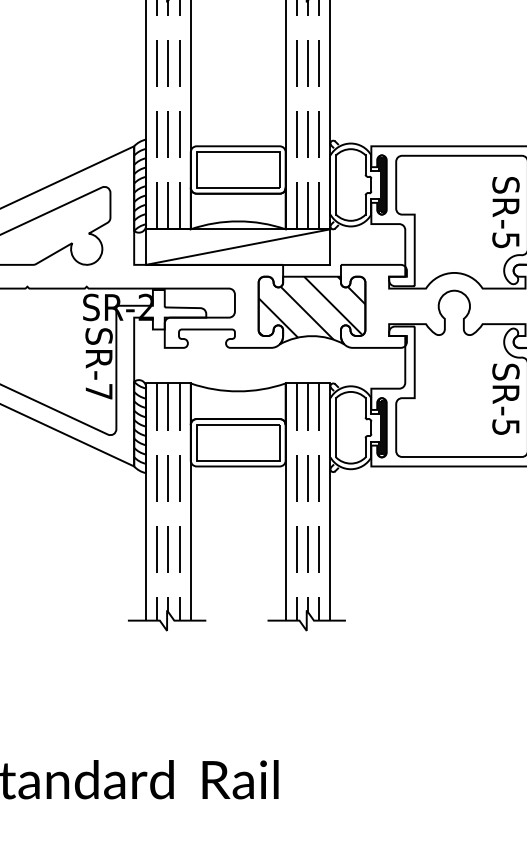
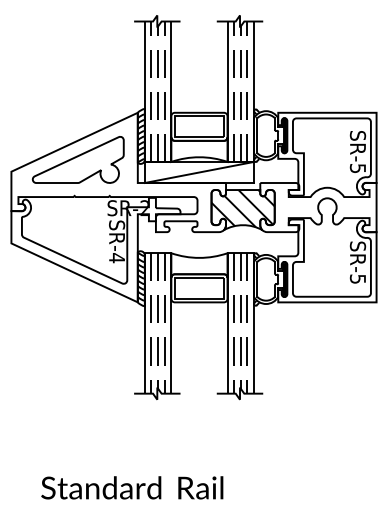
text: (98, 392) -> (116, 258), SR-7 -> SR-4

